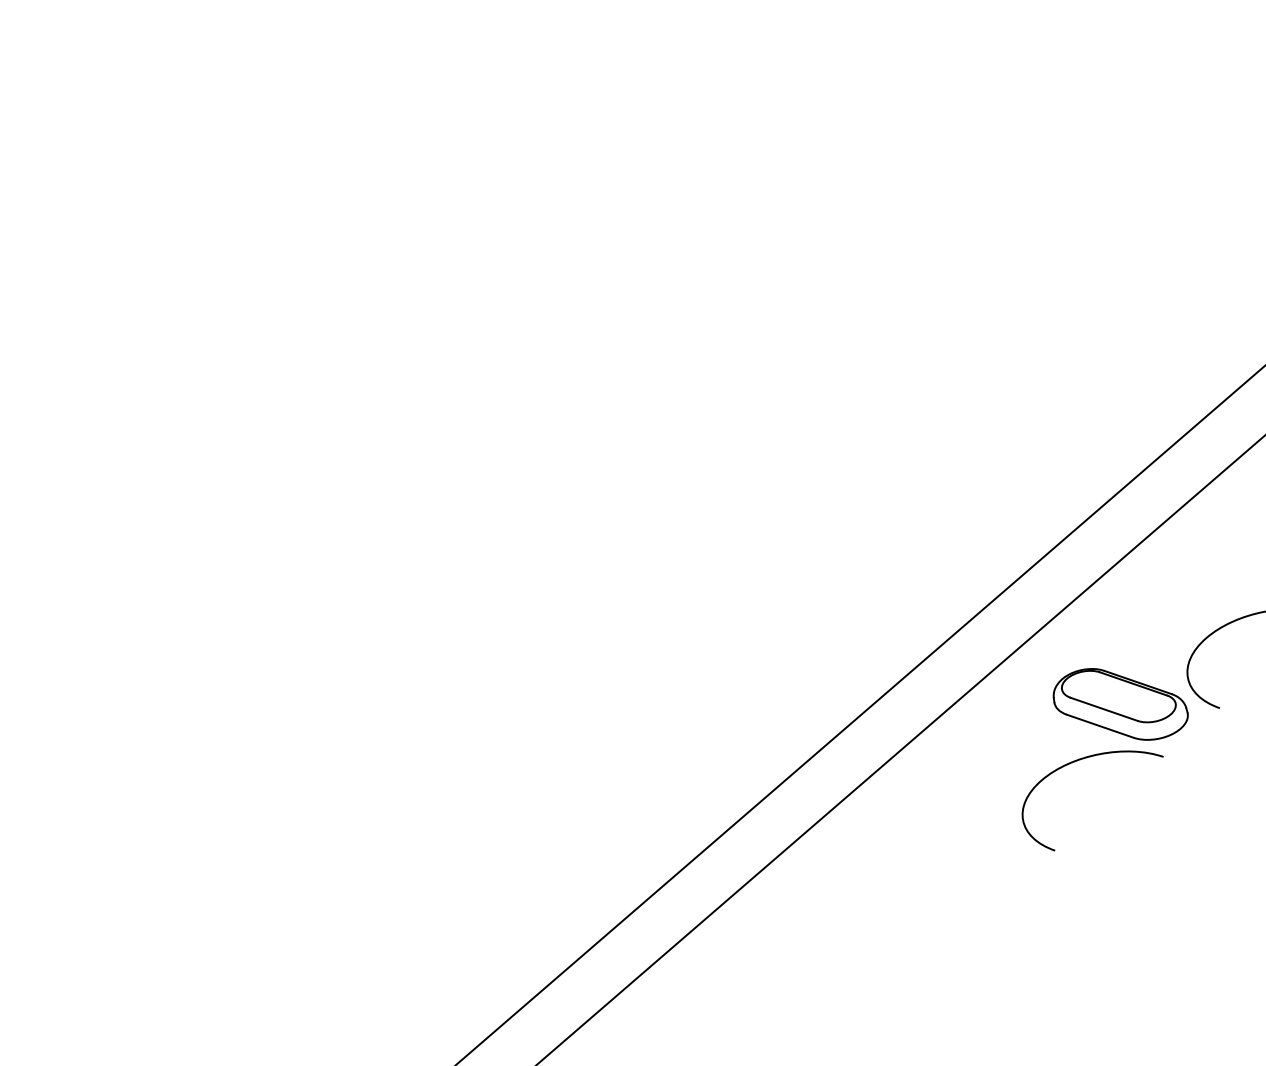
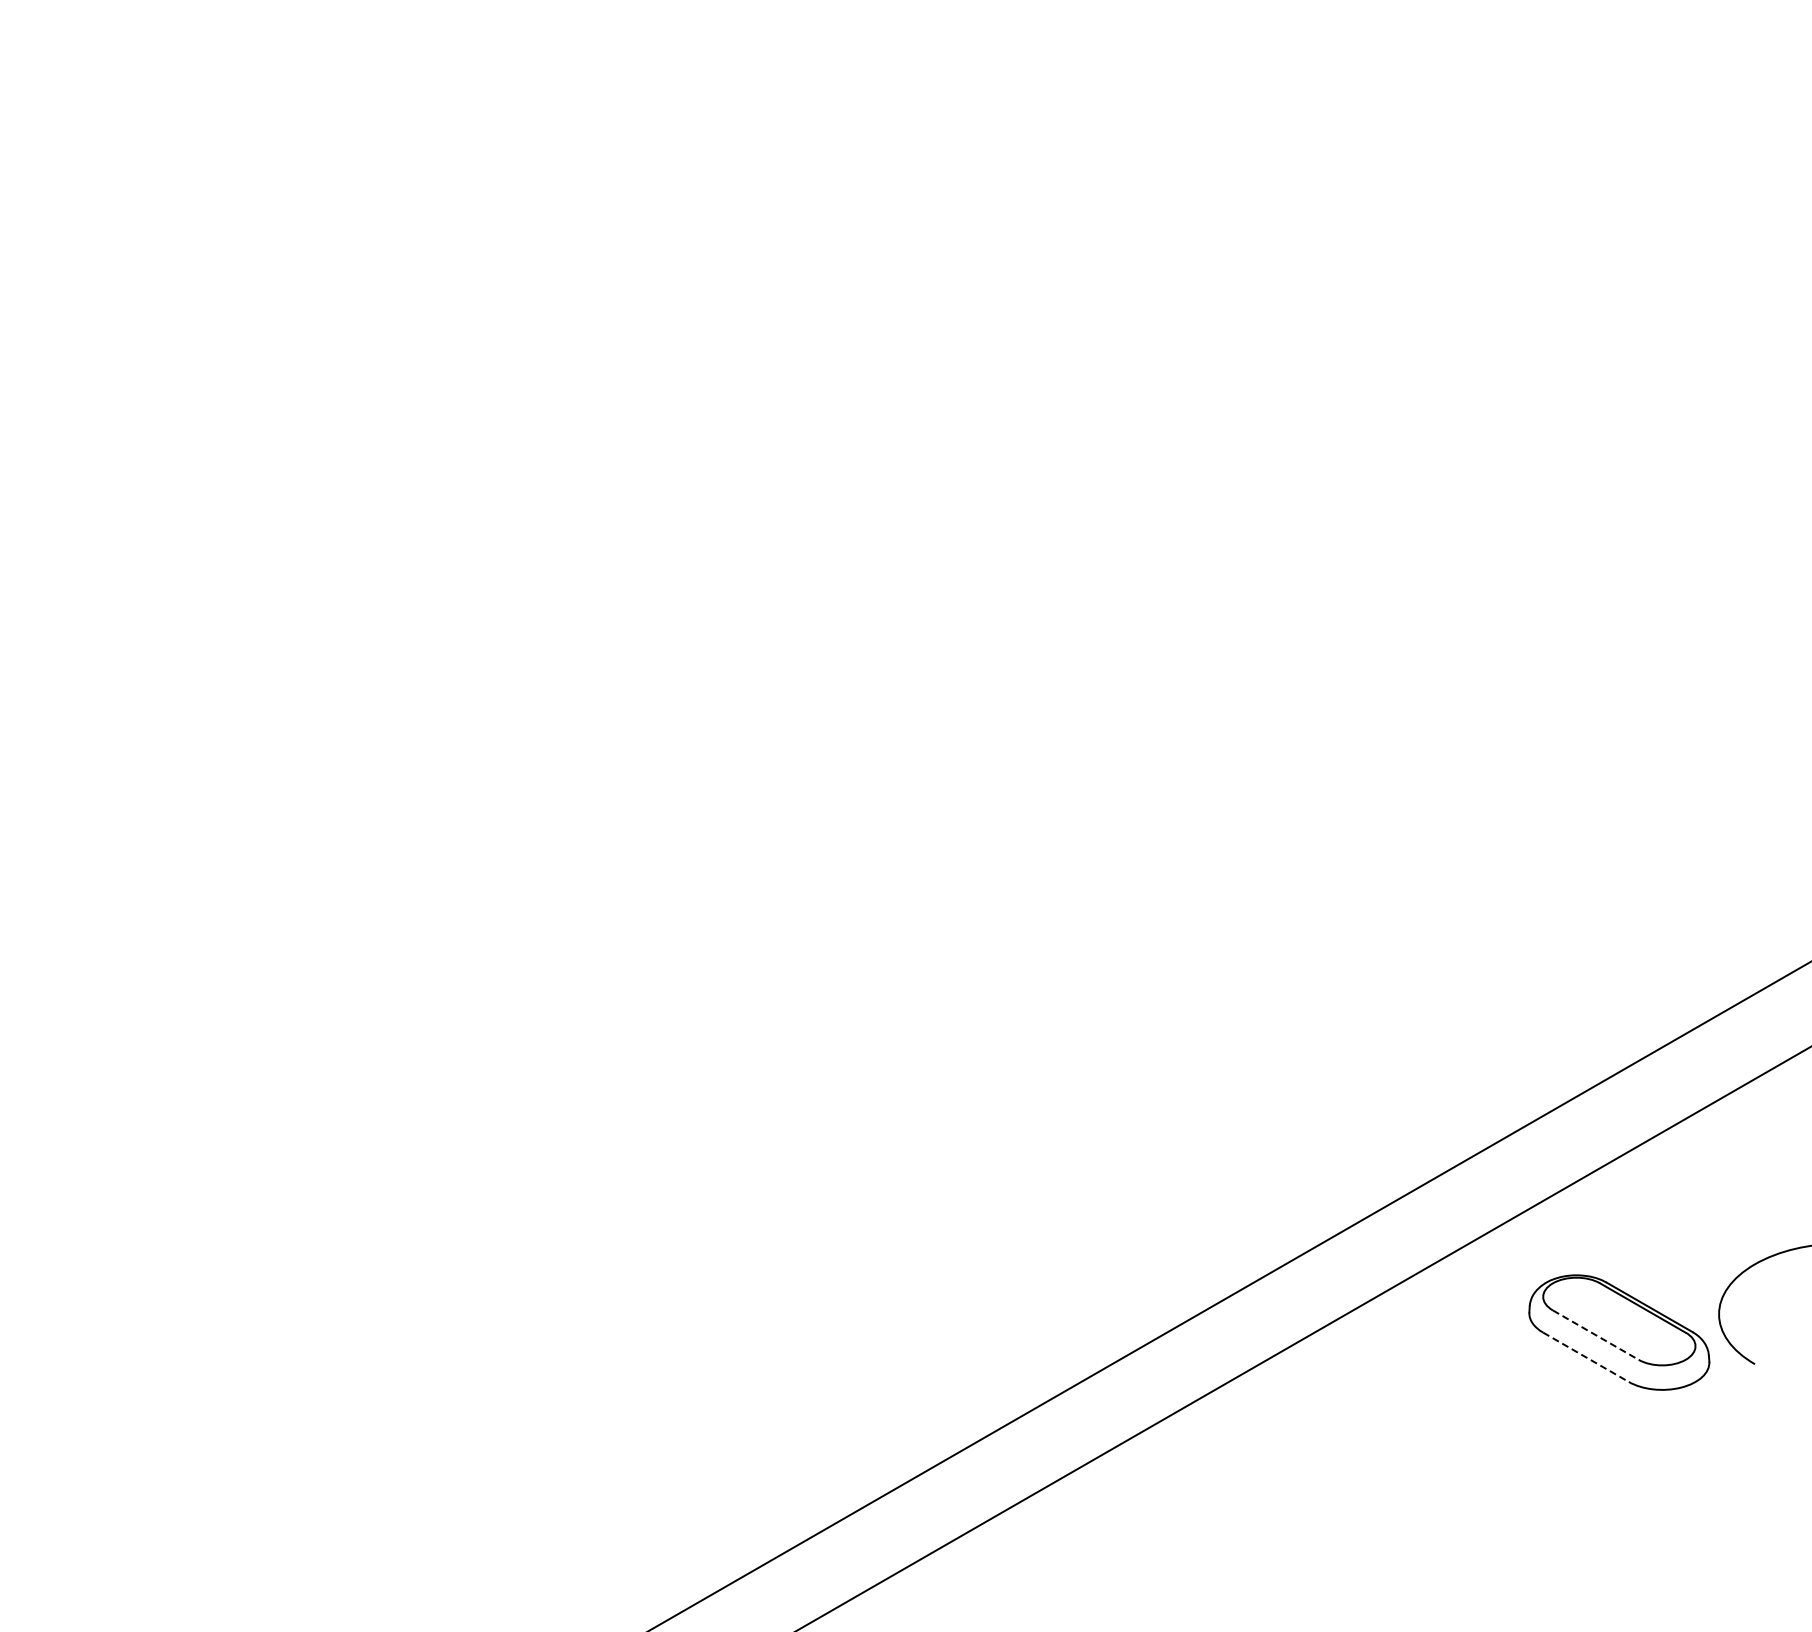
line: (1104, 709) -> (1596, 1335), solid -> dashed
line: (1100, 726) -> (1586, 1357), solid -> dashed
curve: (1080, 760) -> (1550, 1398), removed

